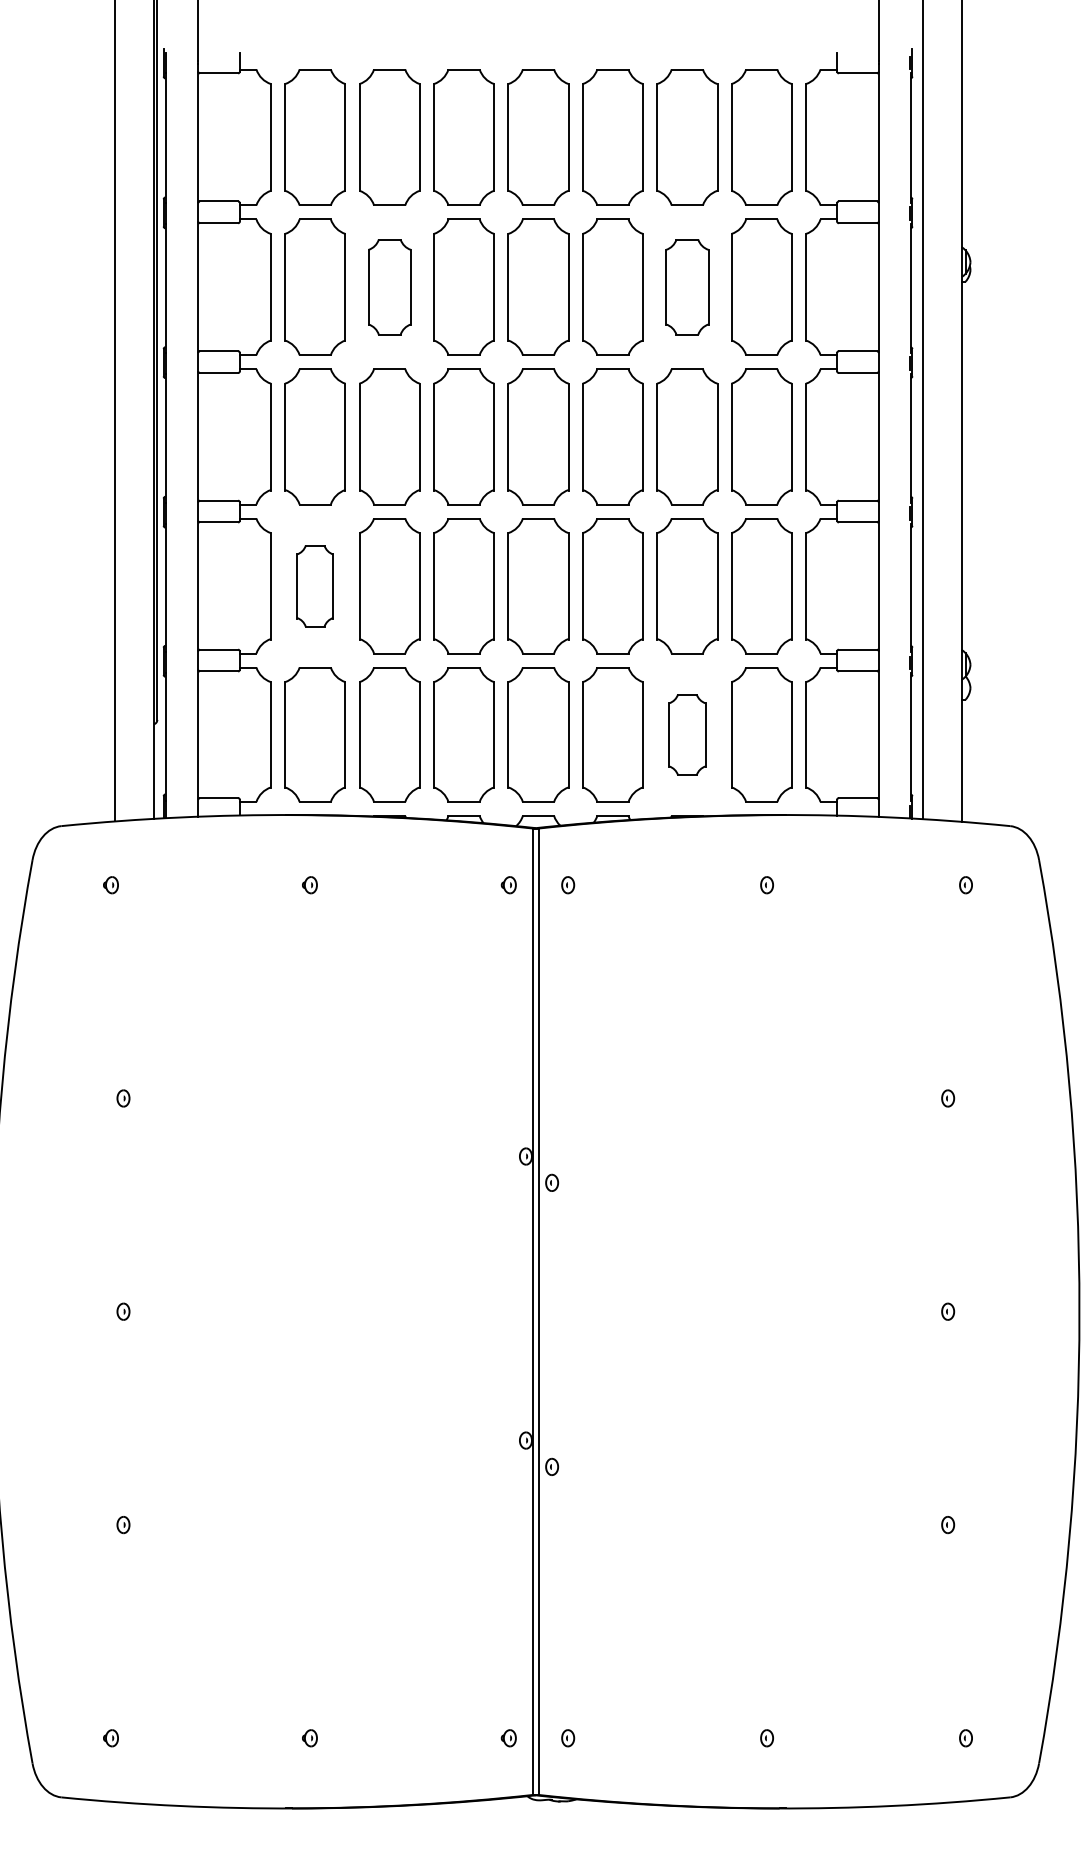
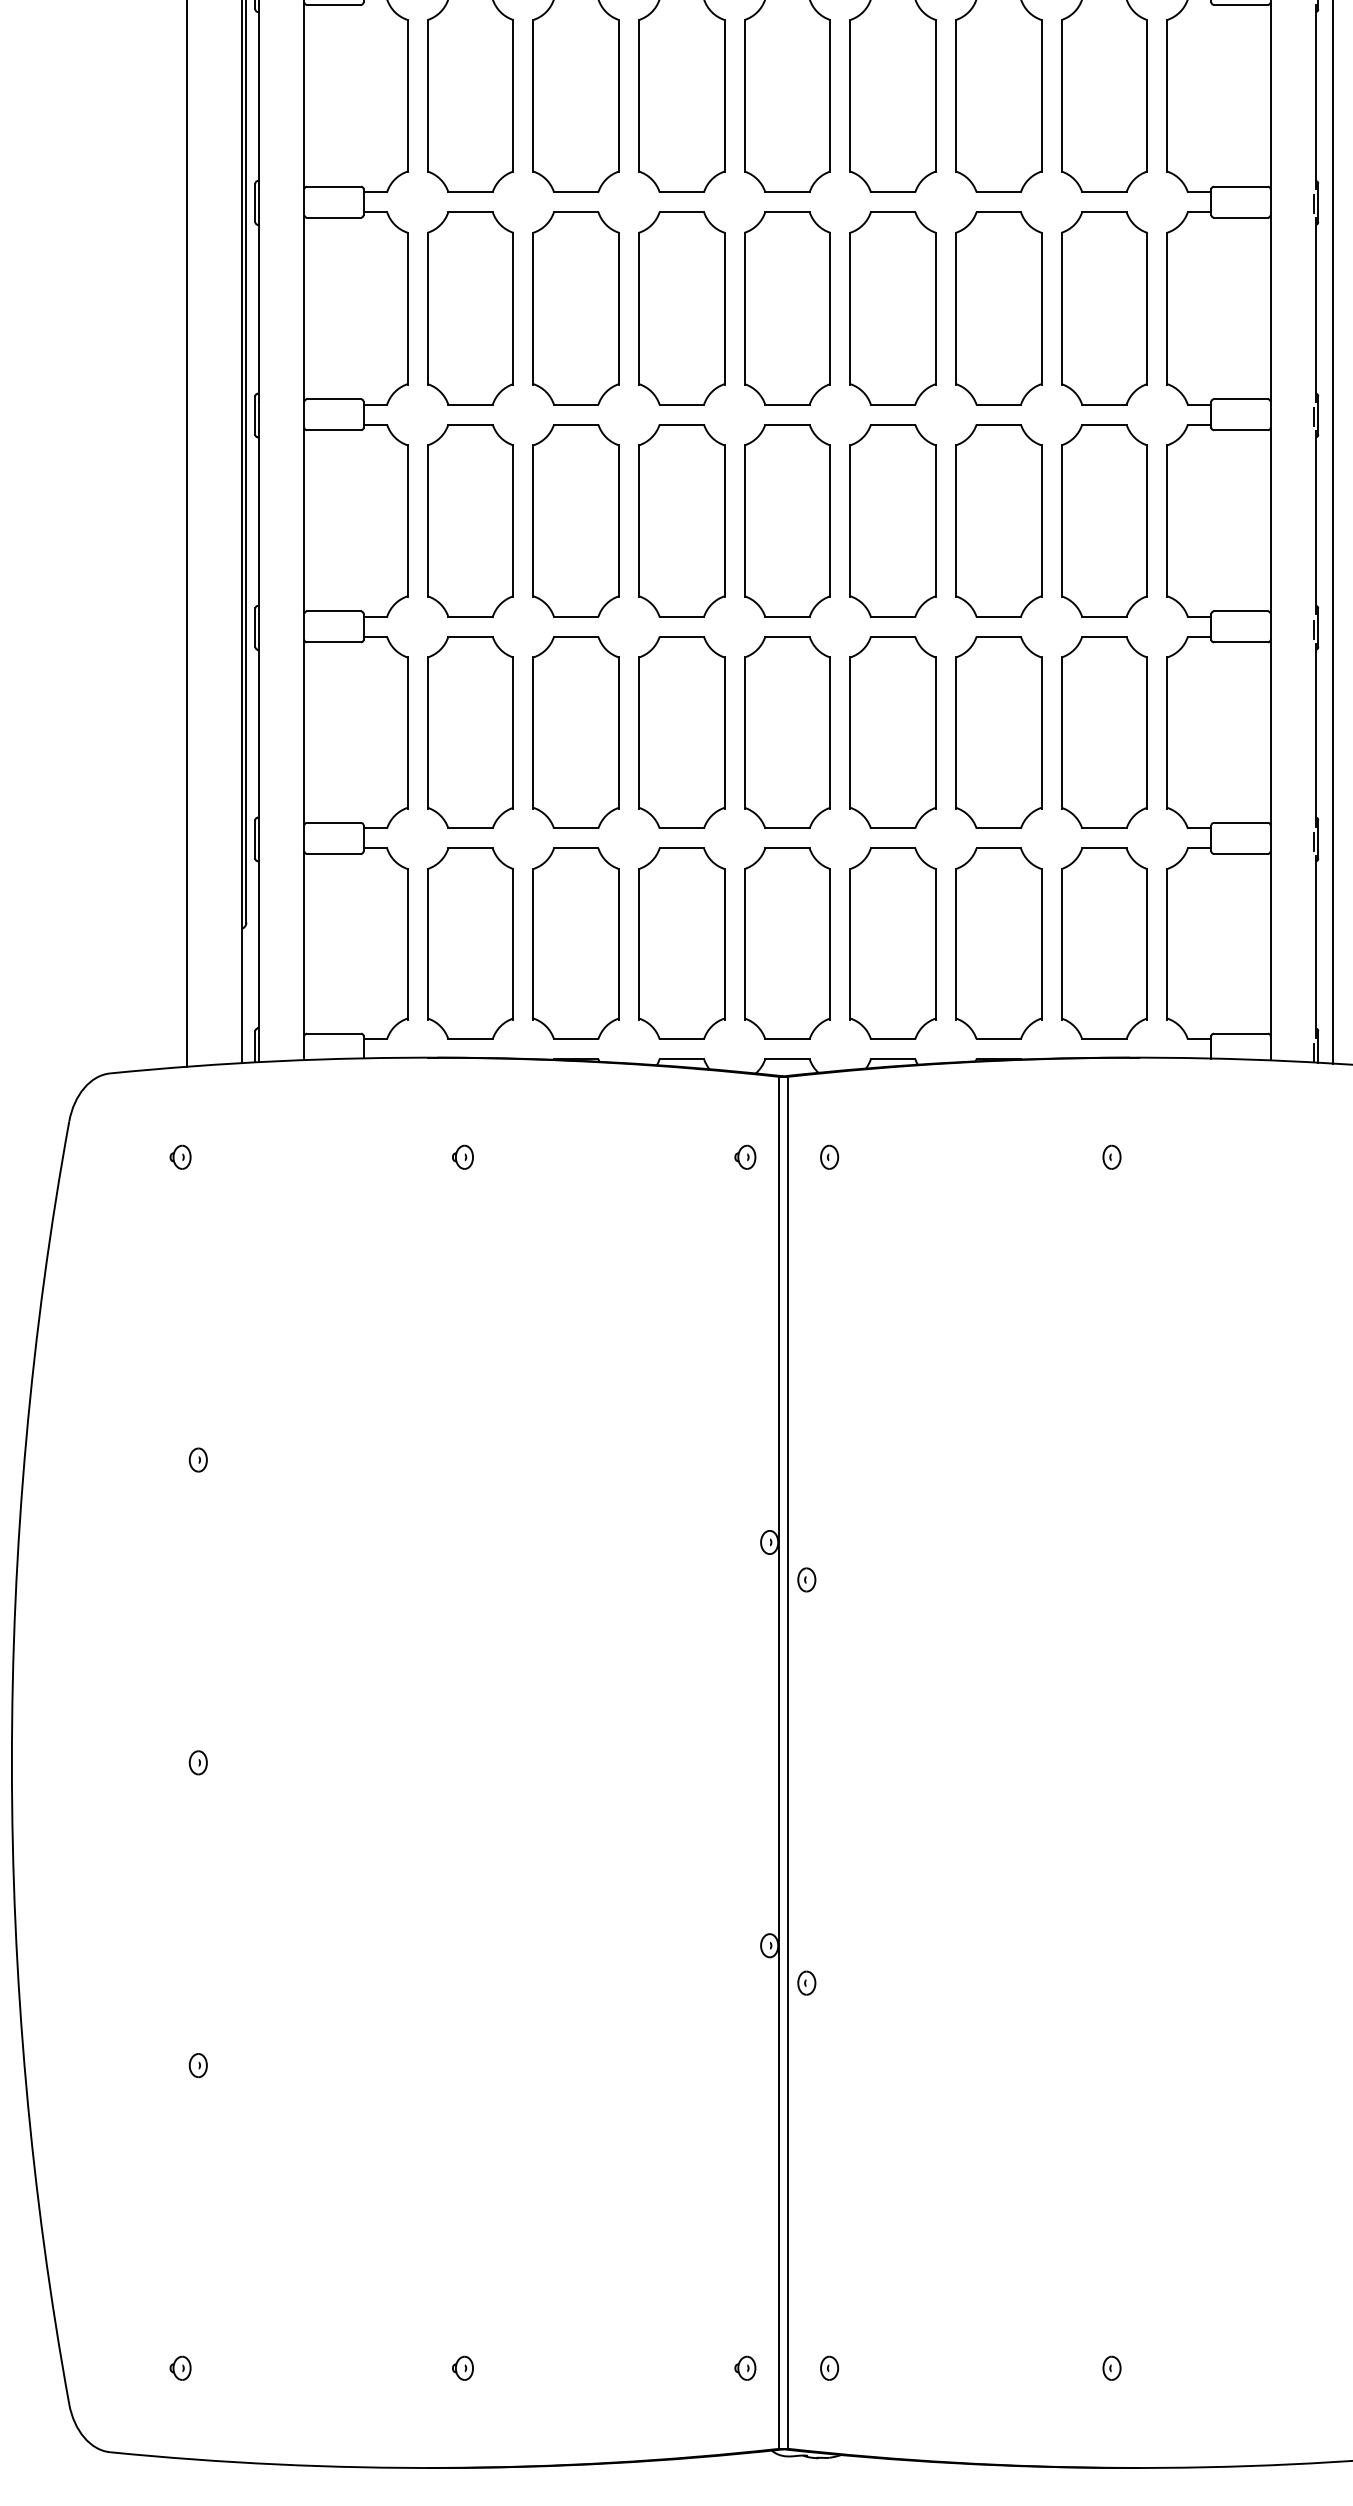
part: (389, 286) -> (575, 307), size x1.43
part: (687, 286) -> (999, 307), size x1.43
part: (314, 586) -> (469, 733), size x1.67
part: (687, 734) -> (999, 943), size x1.67

